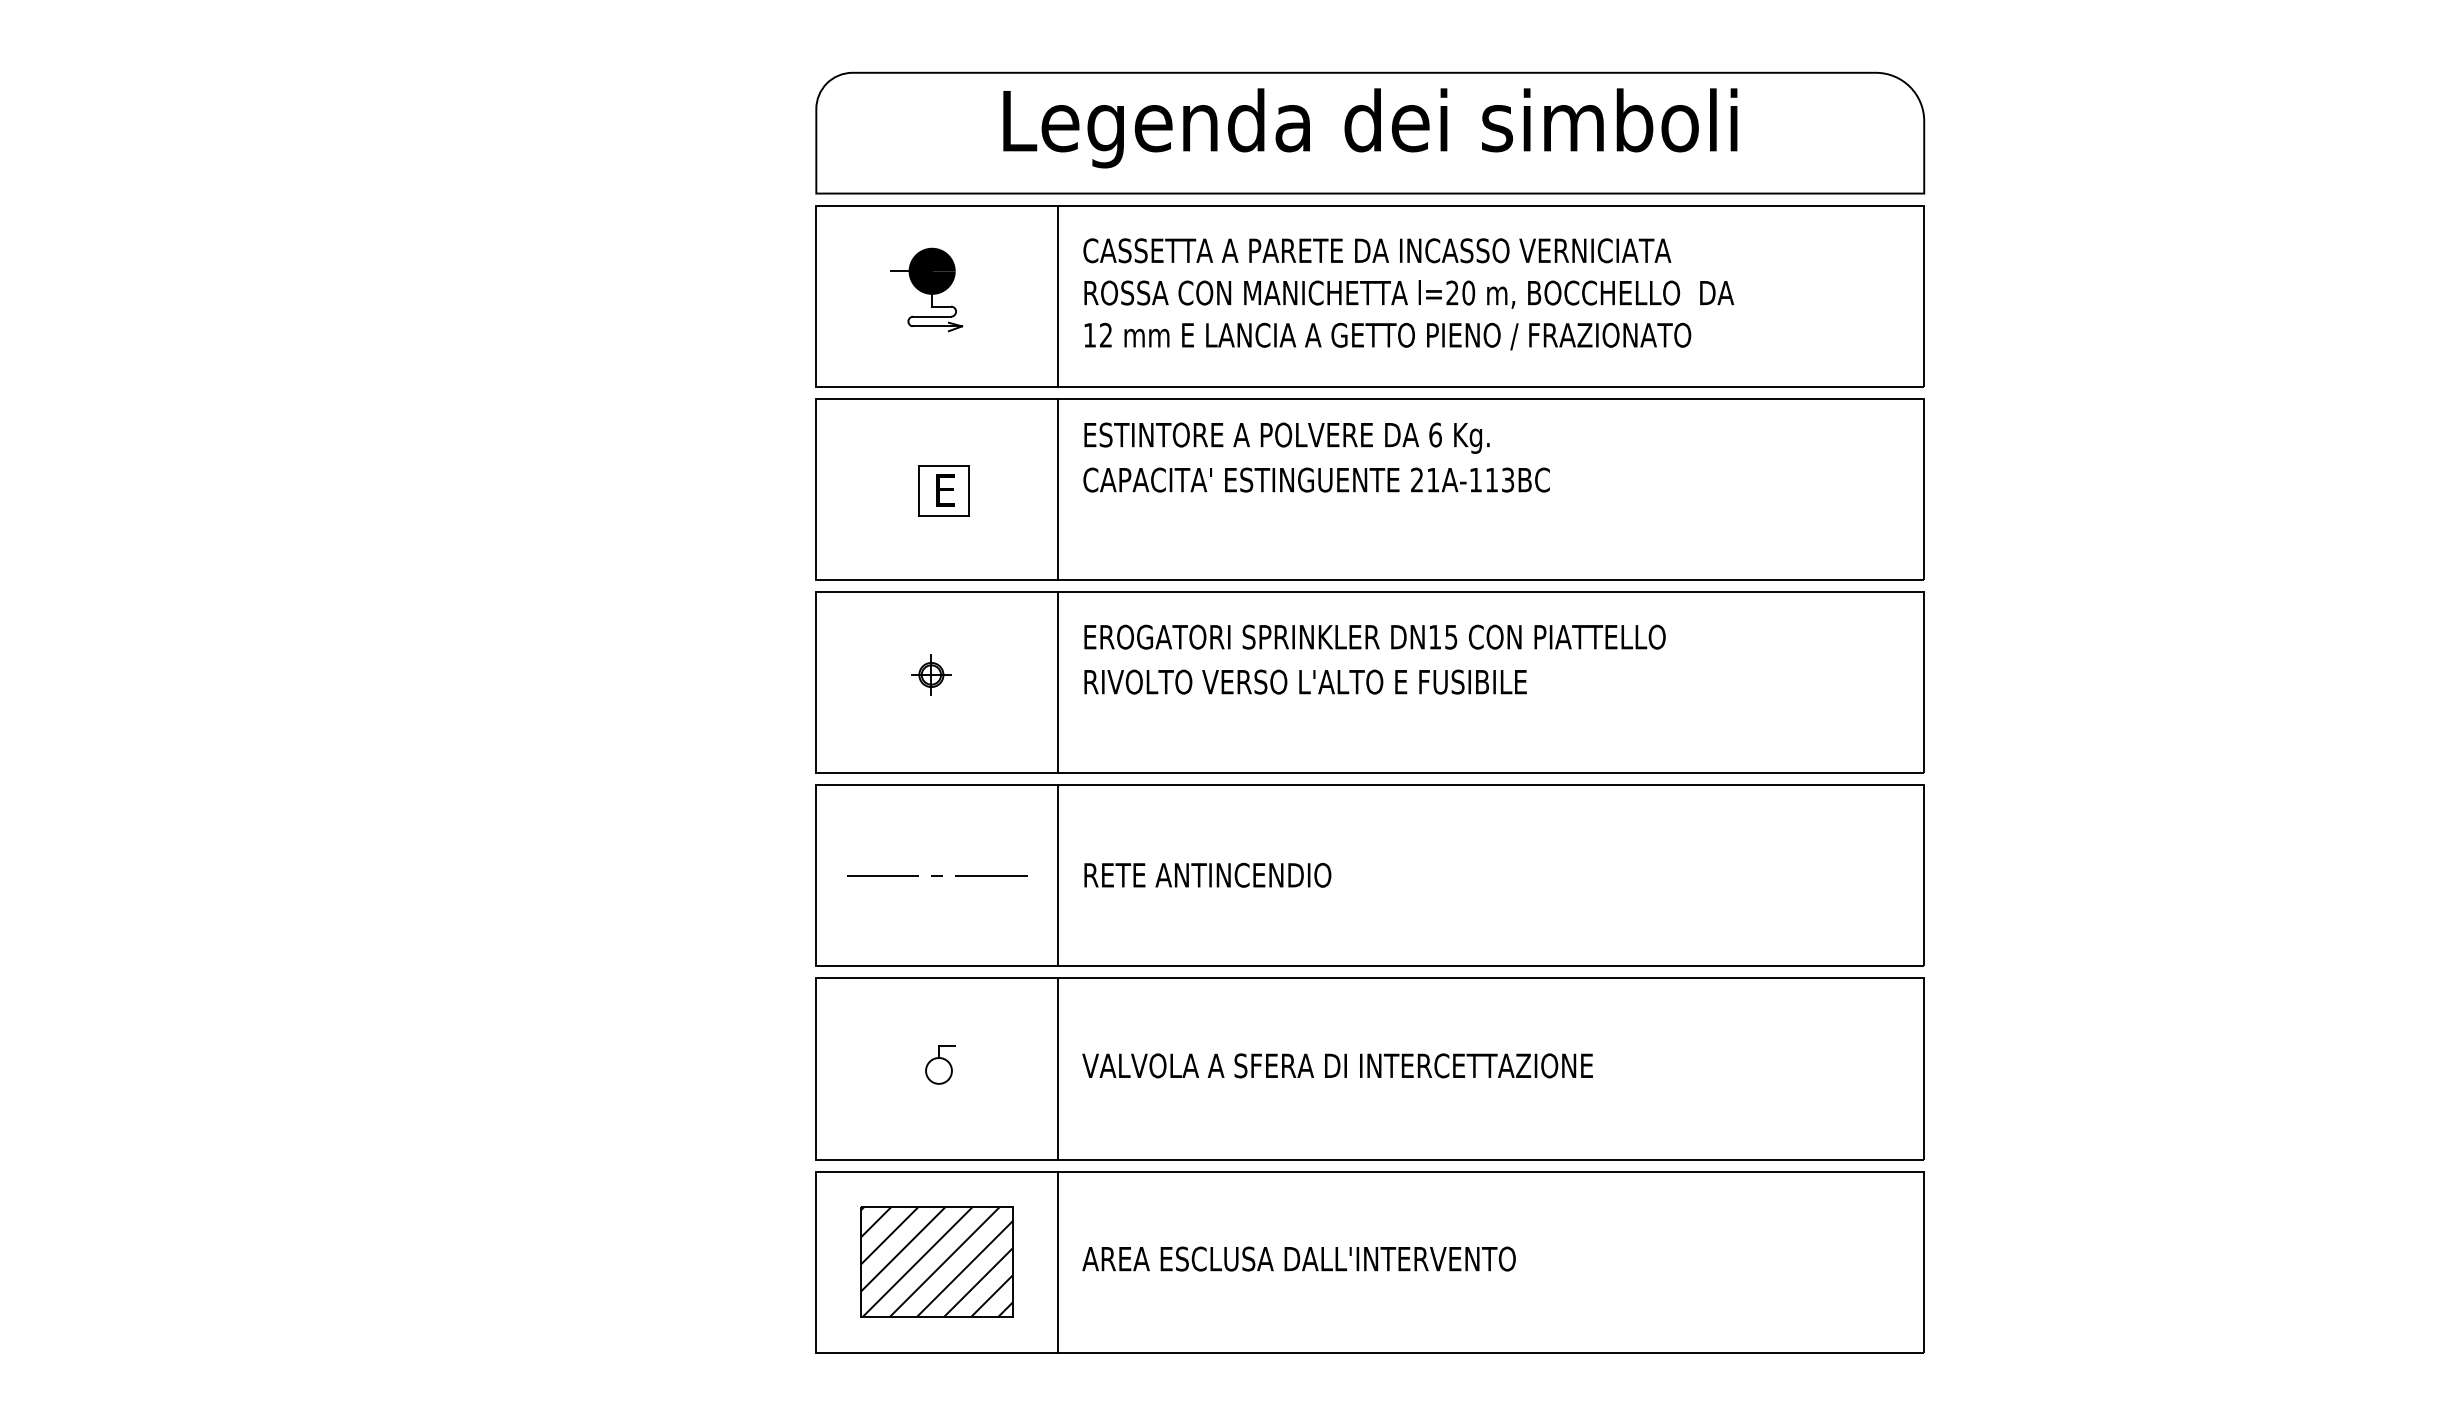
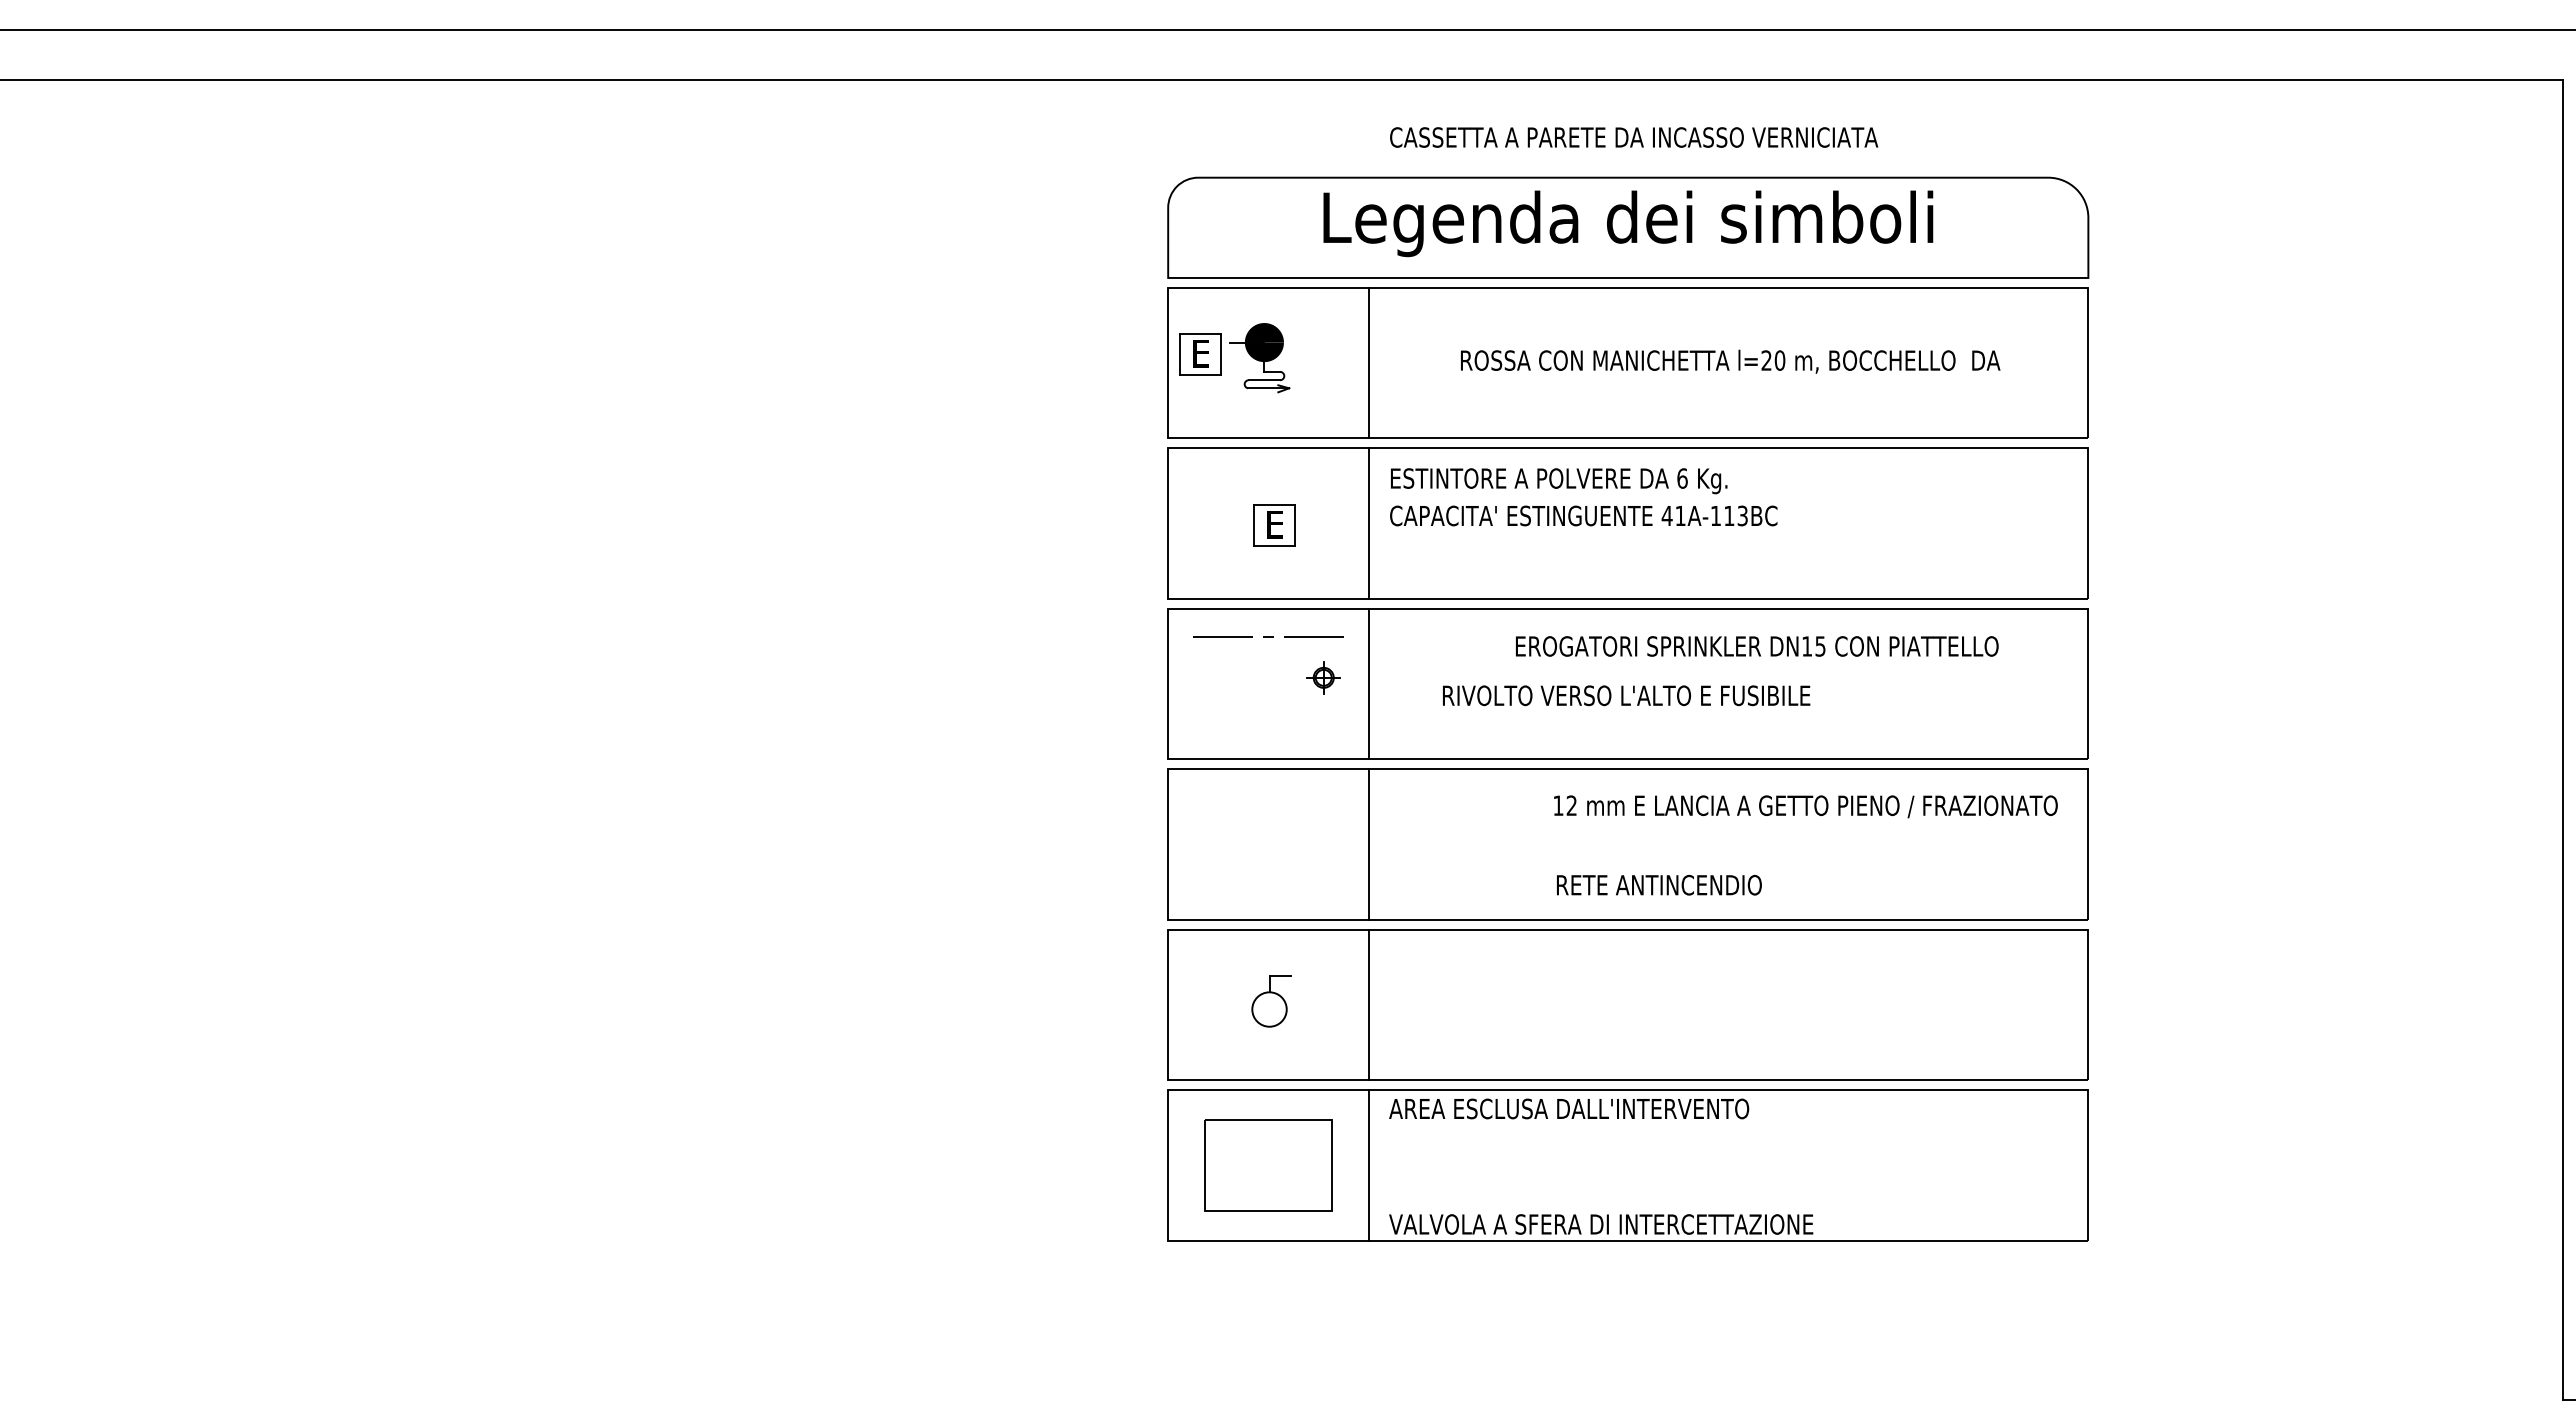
text: (1377, 250) -> (1634, 137), moved
part: (855, 285) -> (1200, 354), added
text: (1409, 294) -> (1730, 361), moved
text: (1387, 336) -> (1805, 806), moved
text: (1416, 479) -> (1666, 515), 21A-113BC -> 41A-113BC
text: (1375, 637) -> (1757, 646), moved
part: (931, 674) -> (1323, 677), moved
text: (1305, 681) -> (1626, 695), moved
text: (1207, 874) -> (1659, 884), moved
line: (937, 875) -> (1268, 636), moved
part: (939, 1064) -> (1270, 1001), size x1.6
text: (1338, 1065) -> (1601, 1224), moved
text: (1299, 1258) -> (1569, 1108), moved
hatch: (937, 1262) -> (1268, 1165), removed

